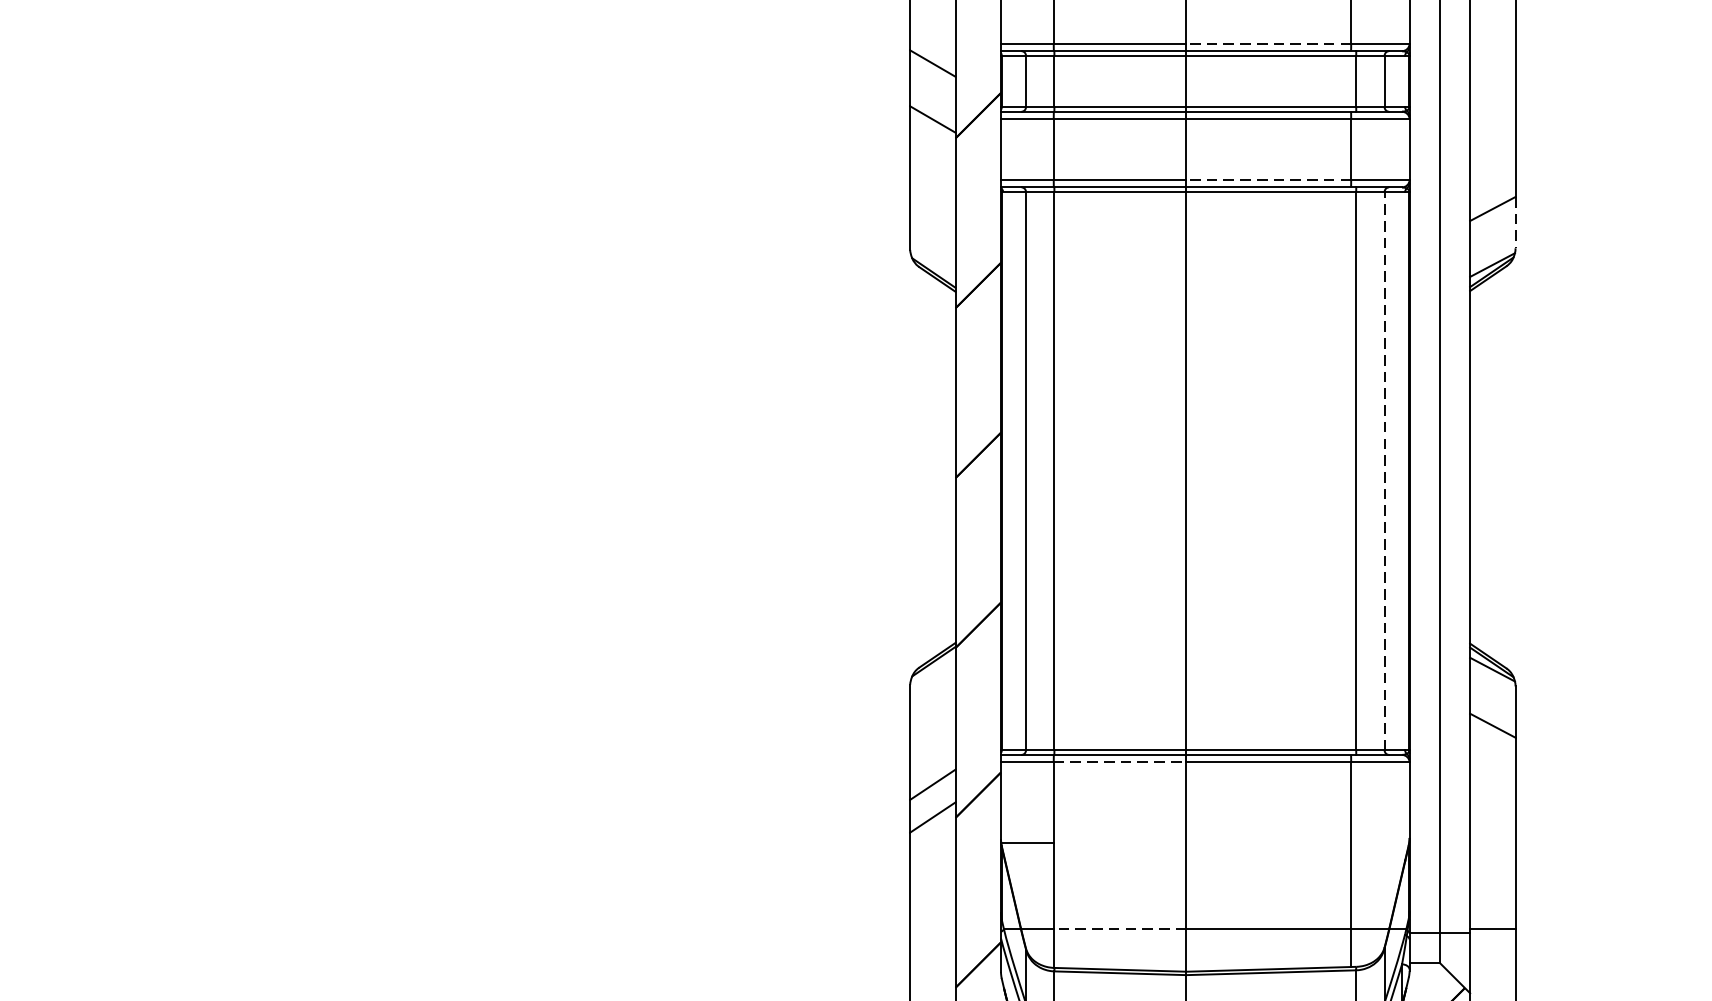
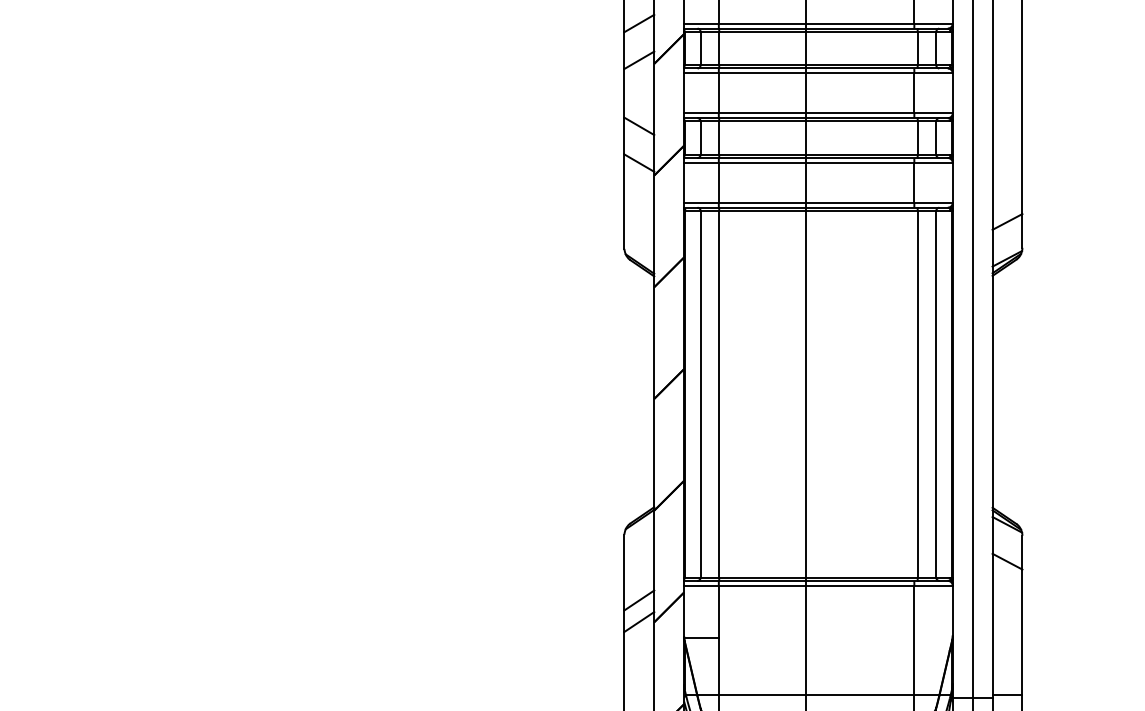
line: (1267, 44) -> (859, 113), dashed -> solid
line: (1267, 179) -> (859, 202), dashed -> solid
line: (1515, 221) -> (1022, 230), dashed -> solid
line: (1384, 471) -> (936, 394), dashed -> solid
line: (1120, 761) -> (762, 585), dashed -> solid
line: (1120, 929) -> (762, 695), dashed -> solid

